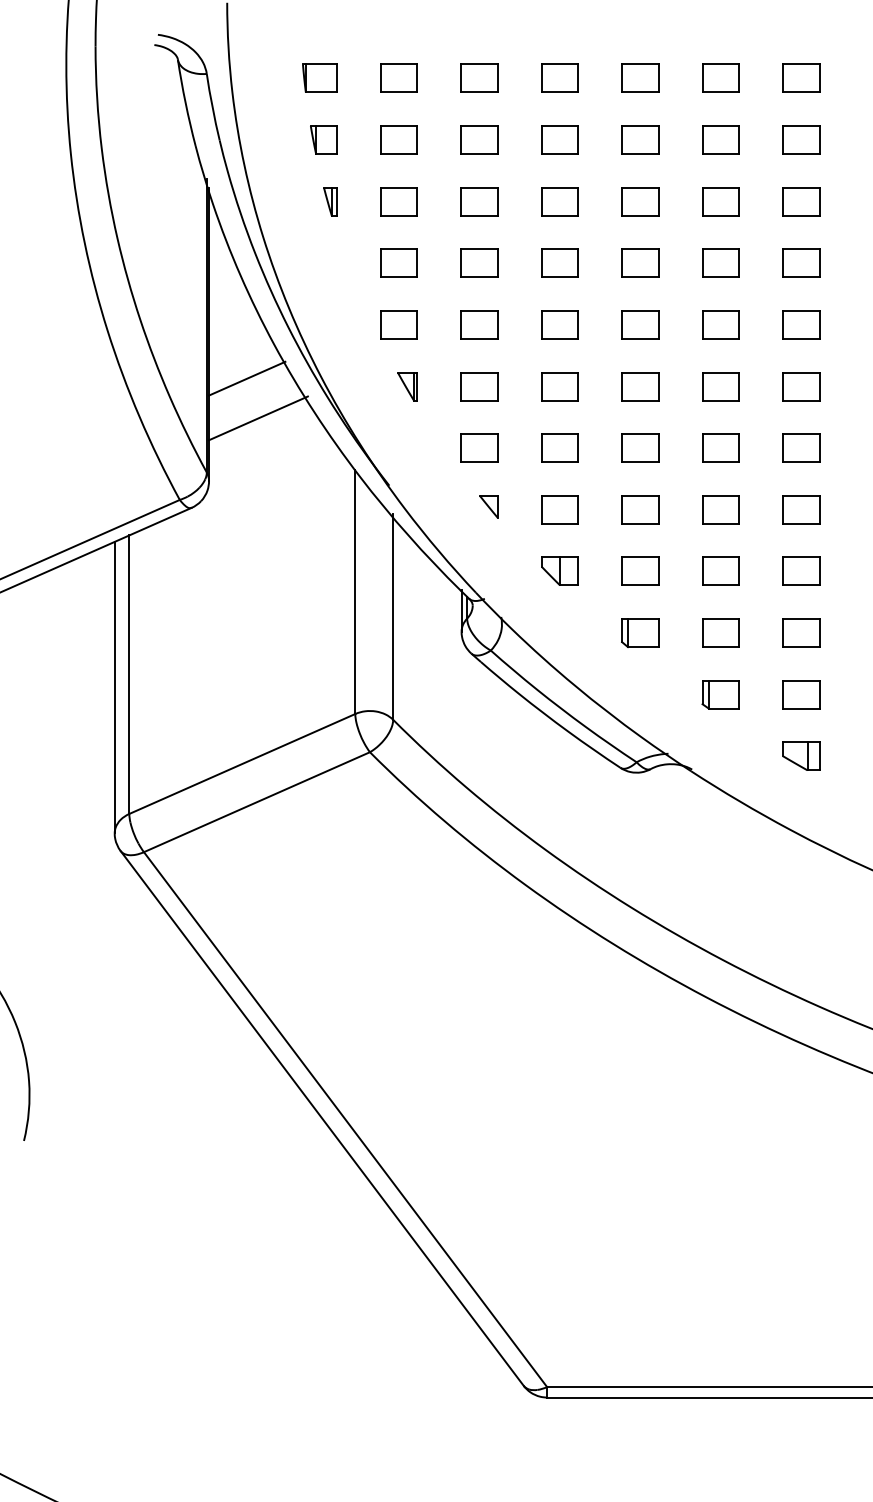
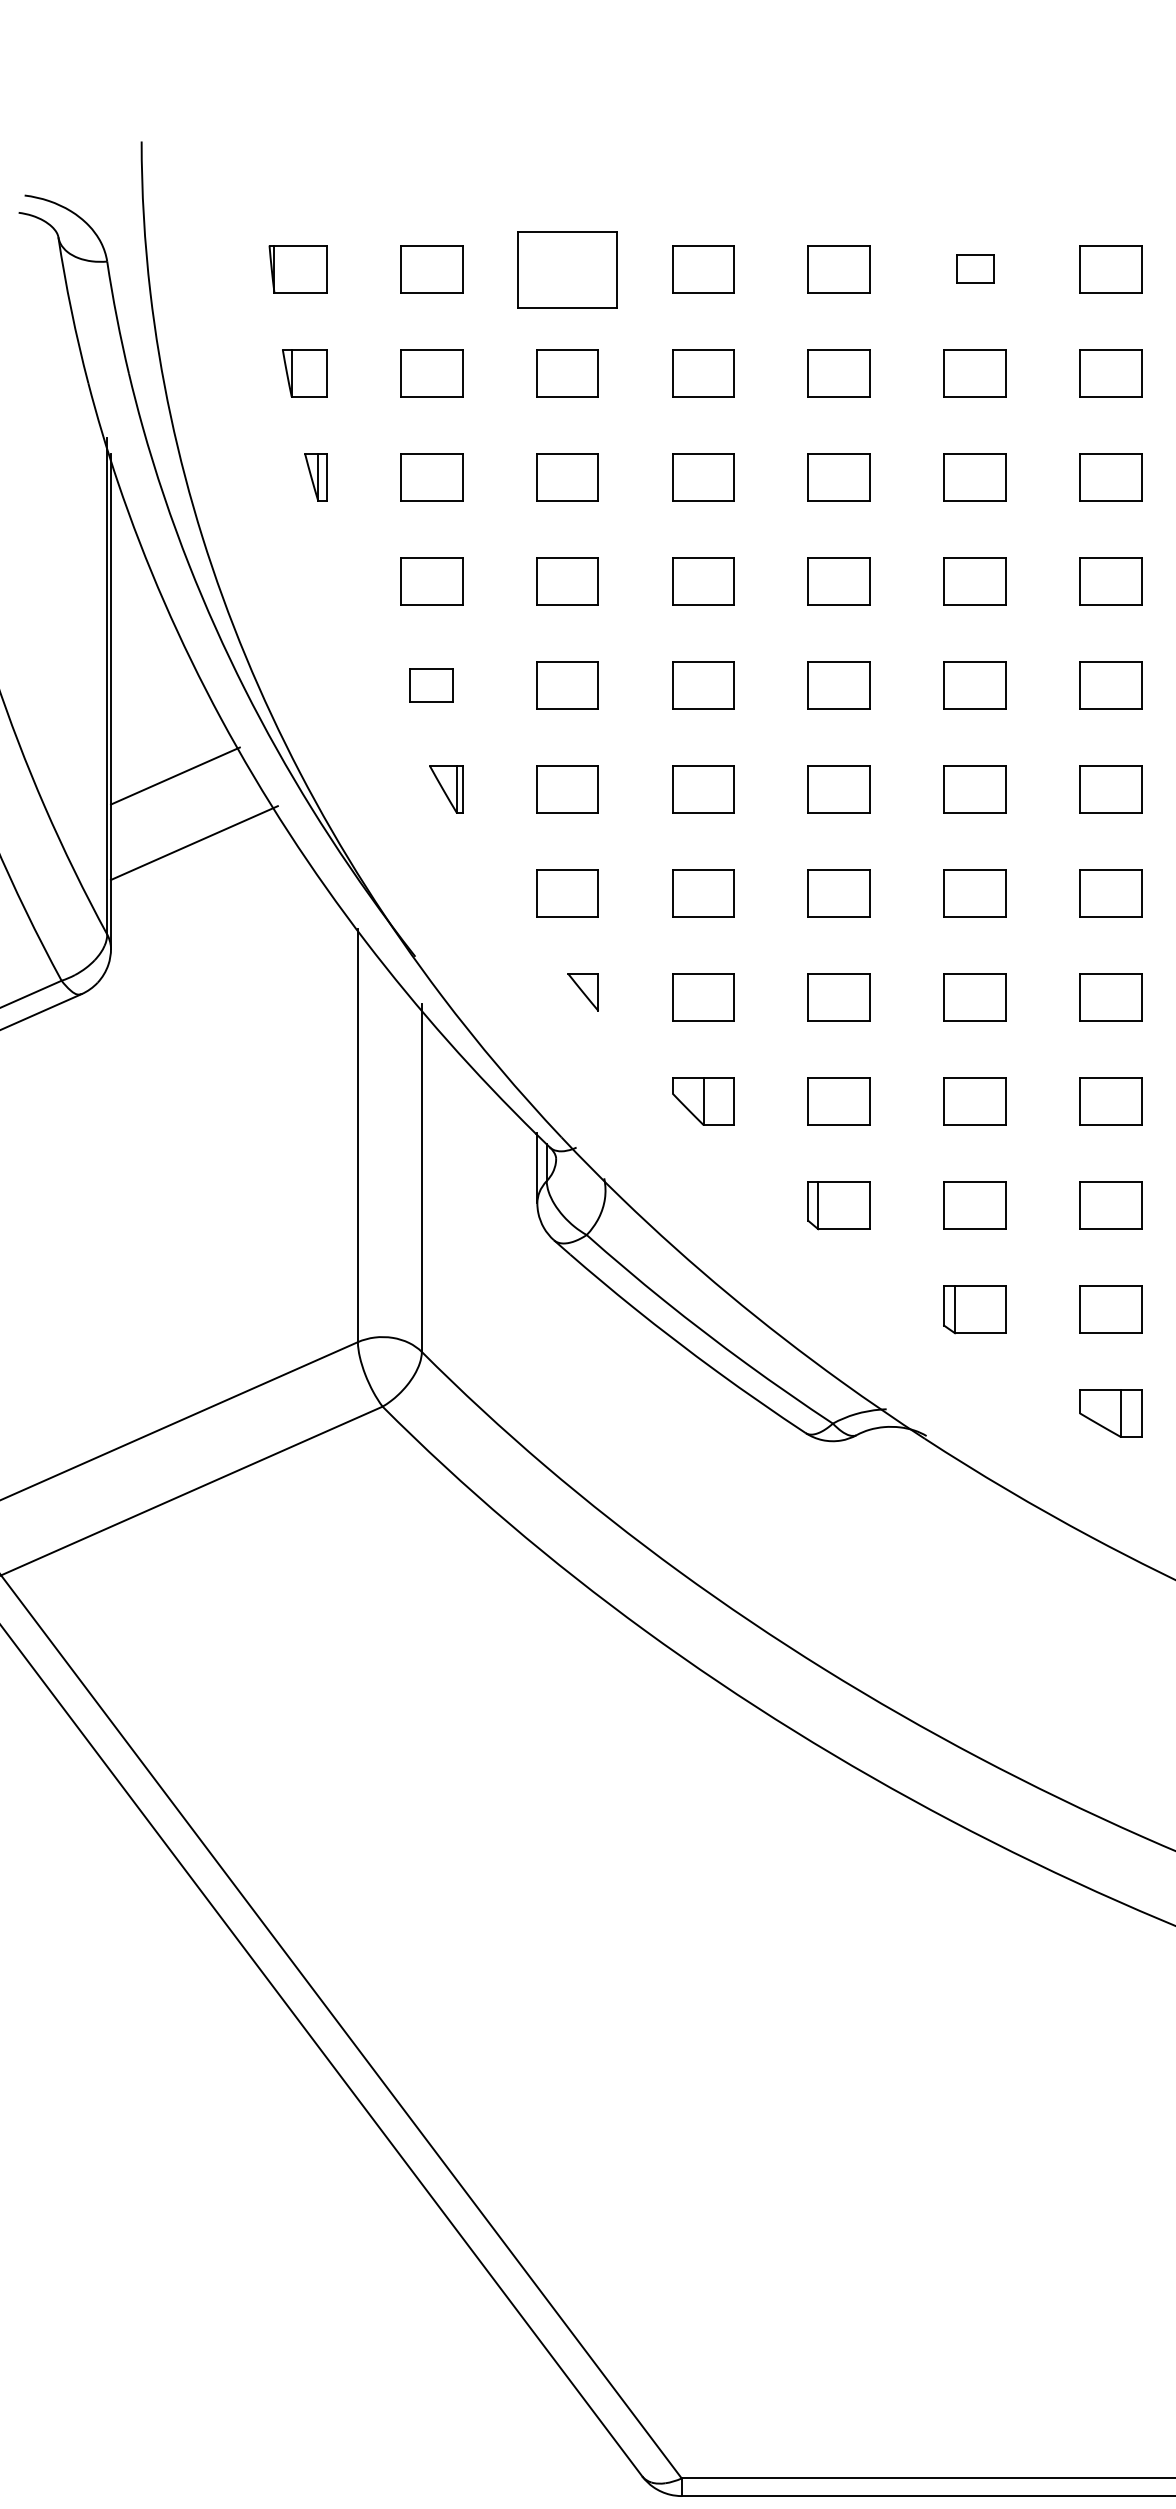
part: (479, 77) -> (567, 267), size x1.6
part: (720, 77) -> (974, 267), size x0.6
part: (398, 324) -> (430, 684), size x0.7

